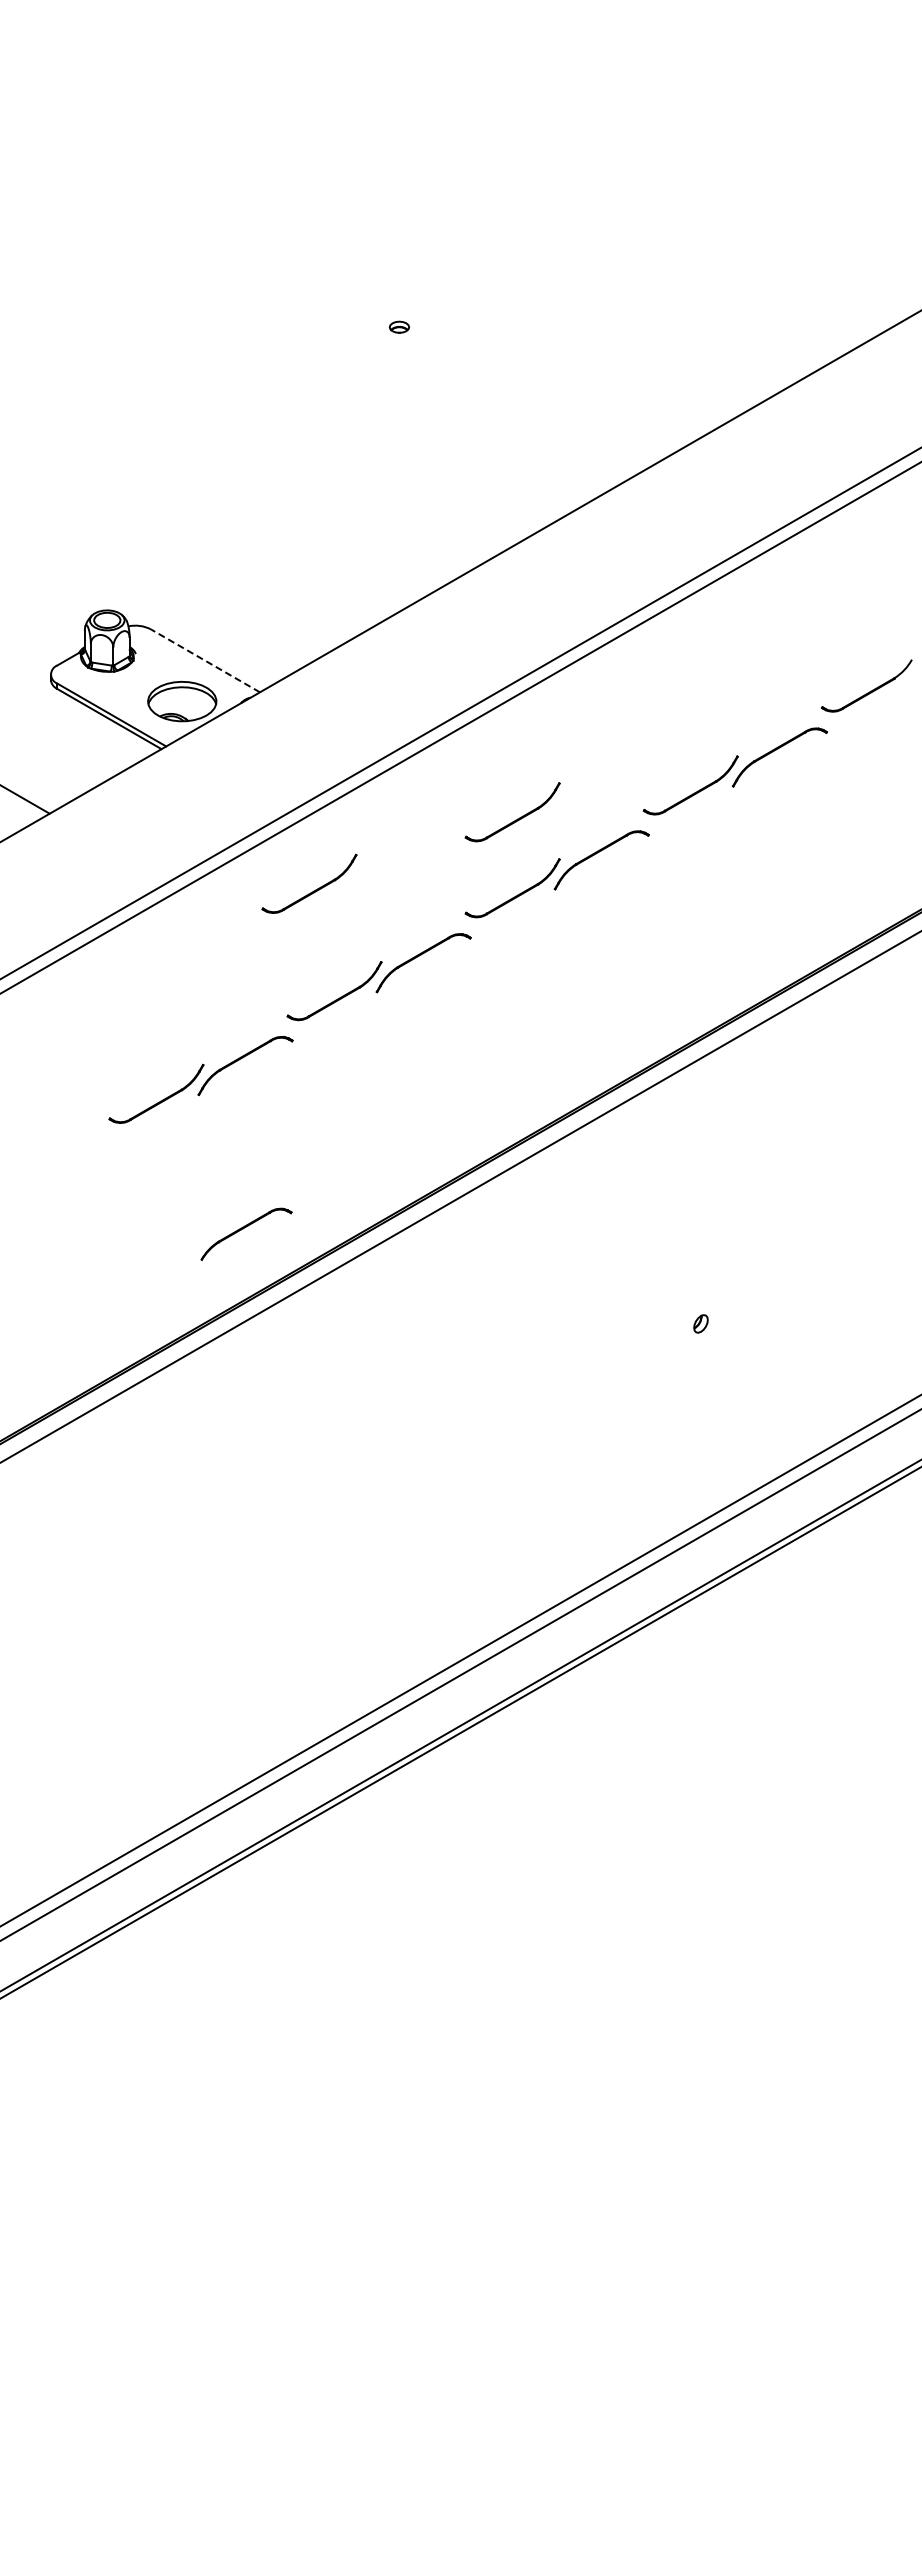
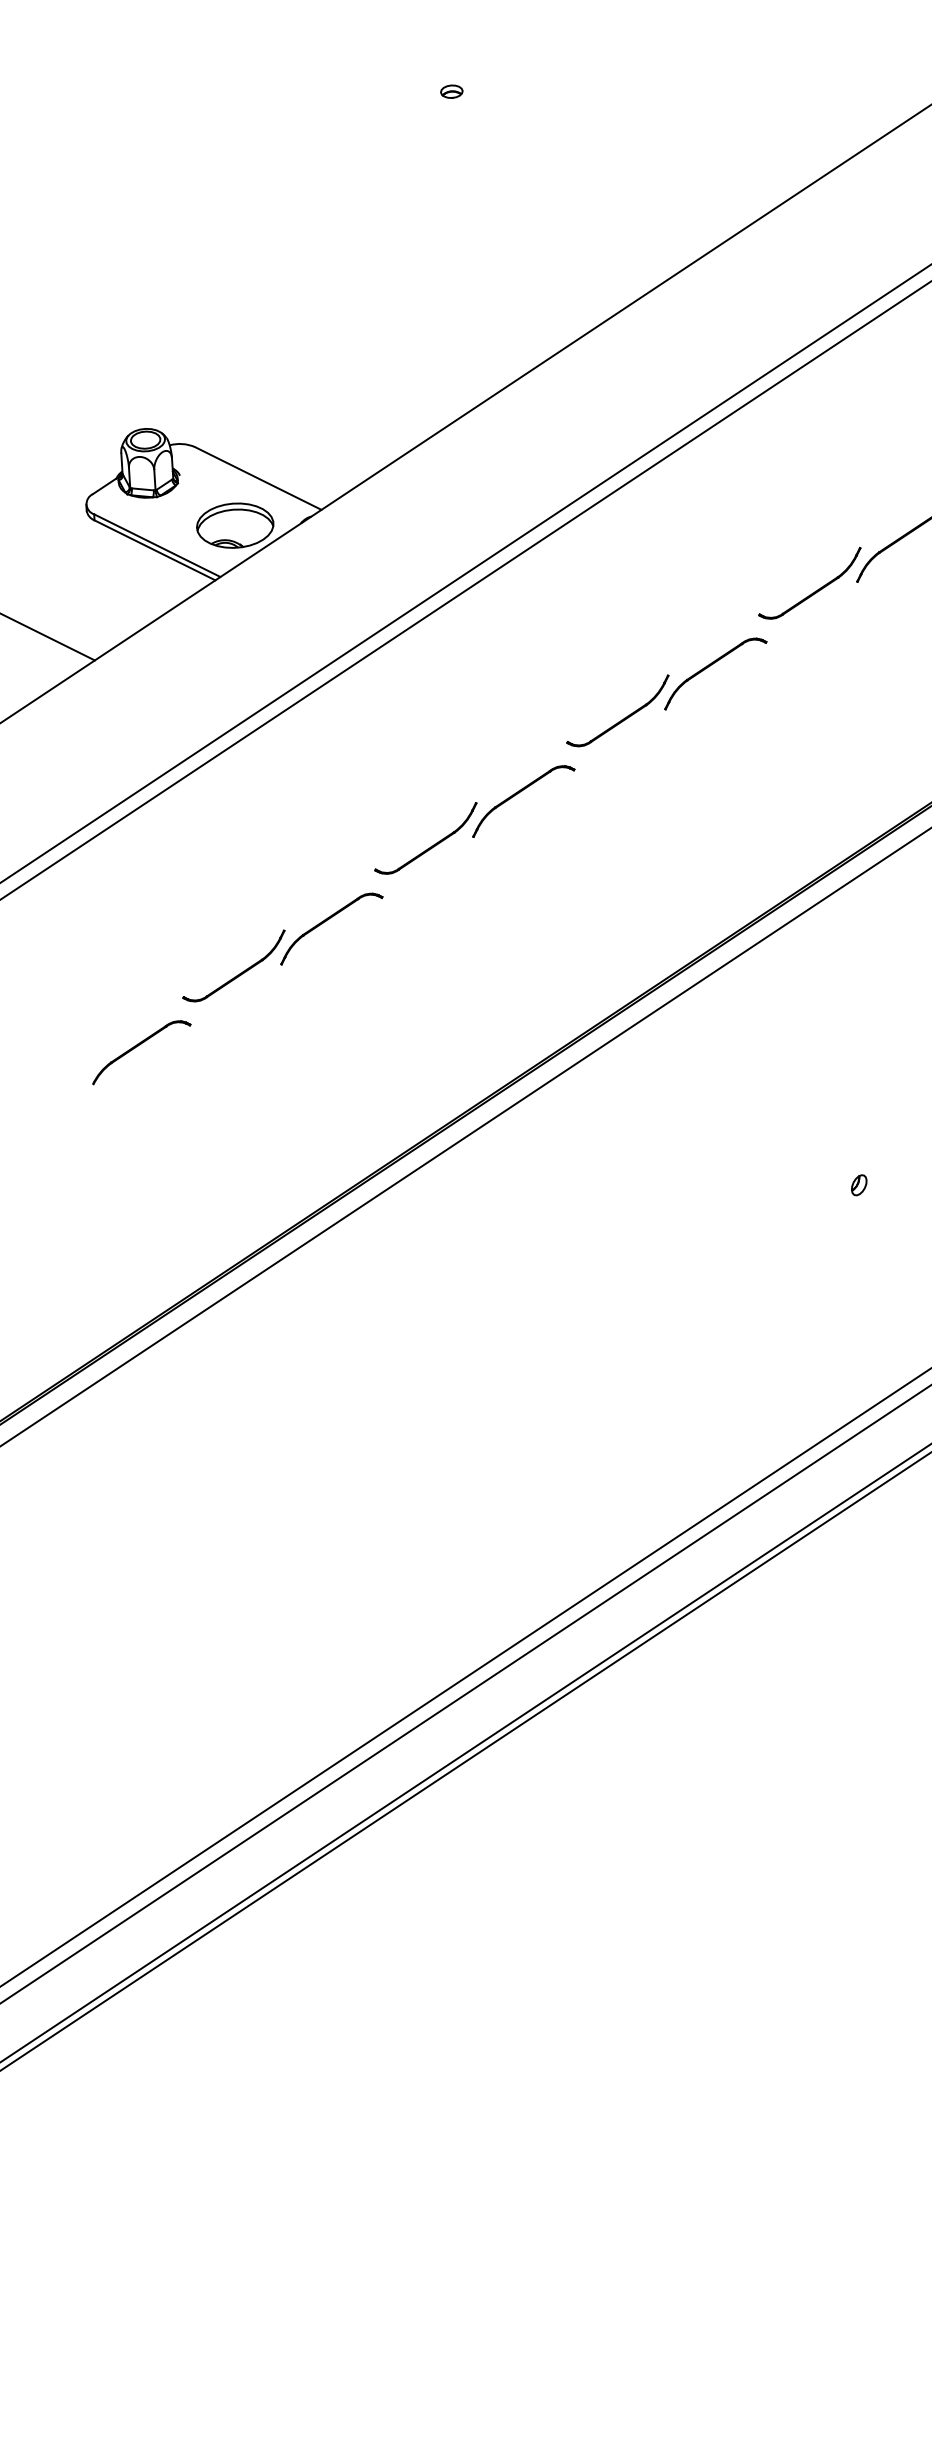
line: (205, 660) -> (258, 478), dashed -> solid
part: (515, 819) -> (616, 634), removed
part: (313, 890) -> (395, 727), removed
part: (246, 1233) -> (141, 1051), moved

